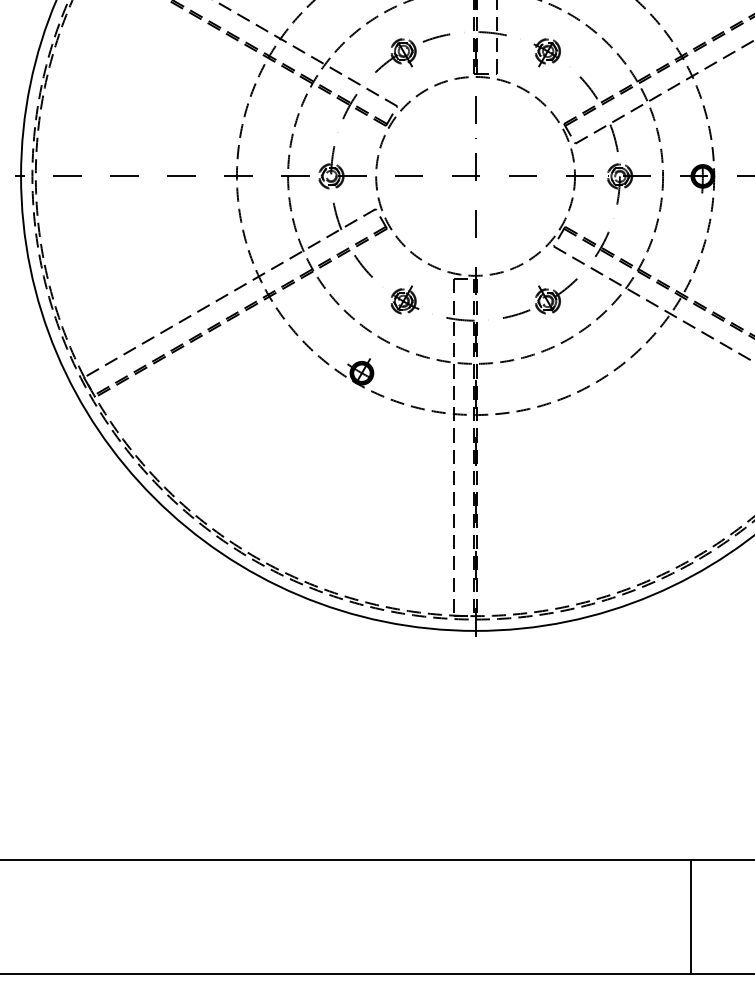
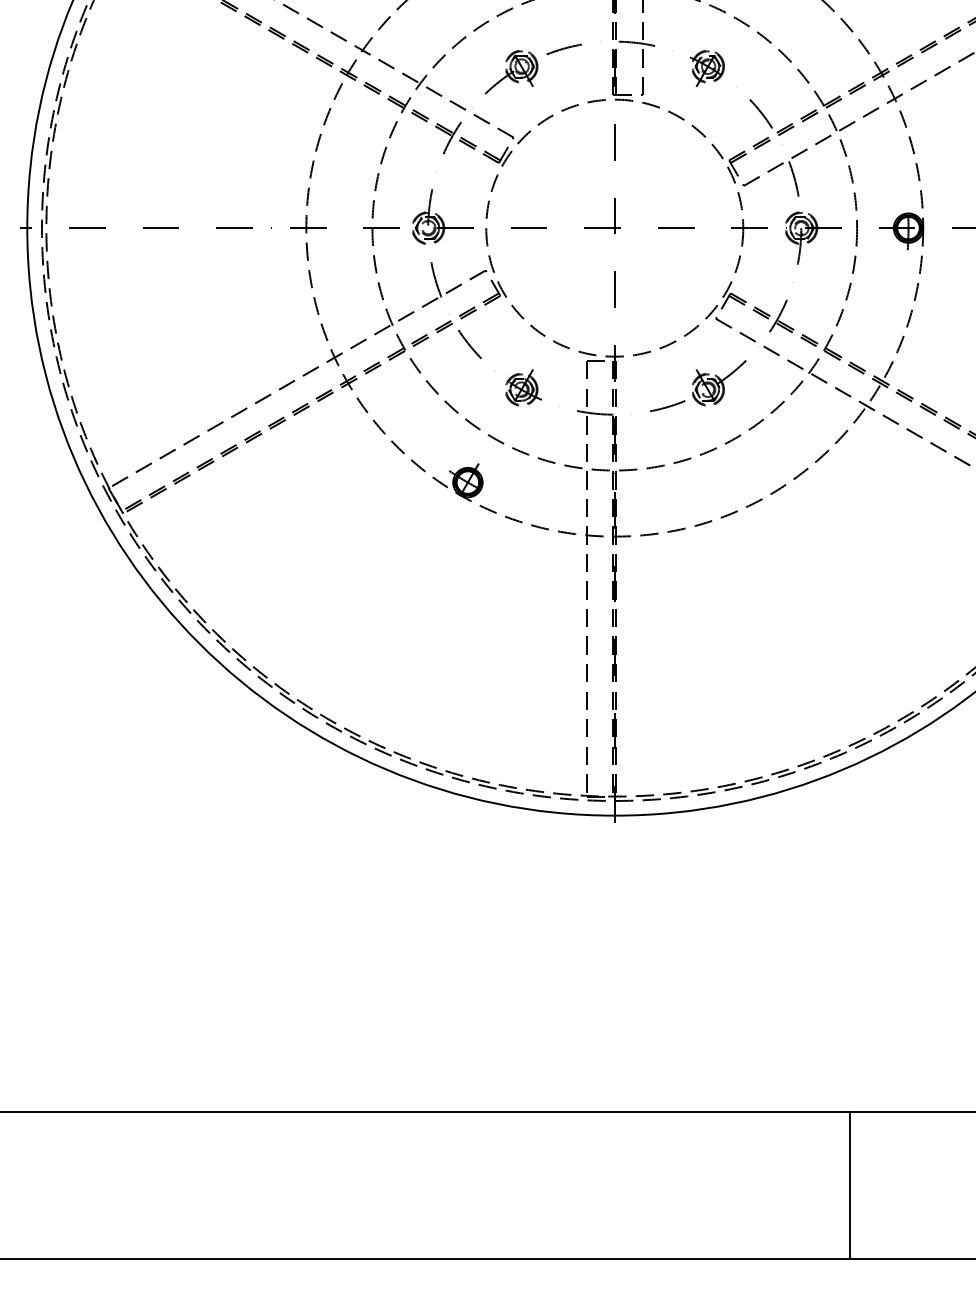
line: (691, 917) -> (849, 1185), moved

